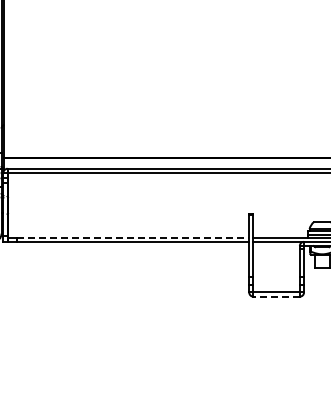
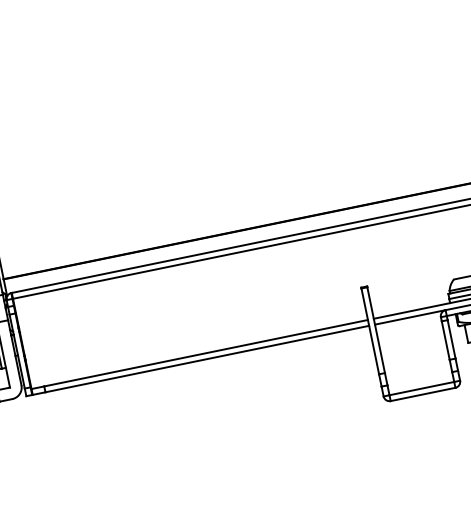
line: (133, 237) -> (206, 352), dashed -> solid
line: (276, 296) -> (422, 394), dashed -> solid

